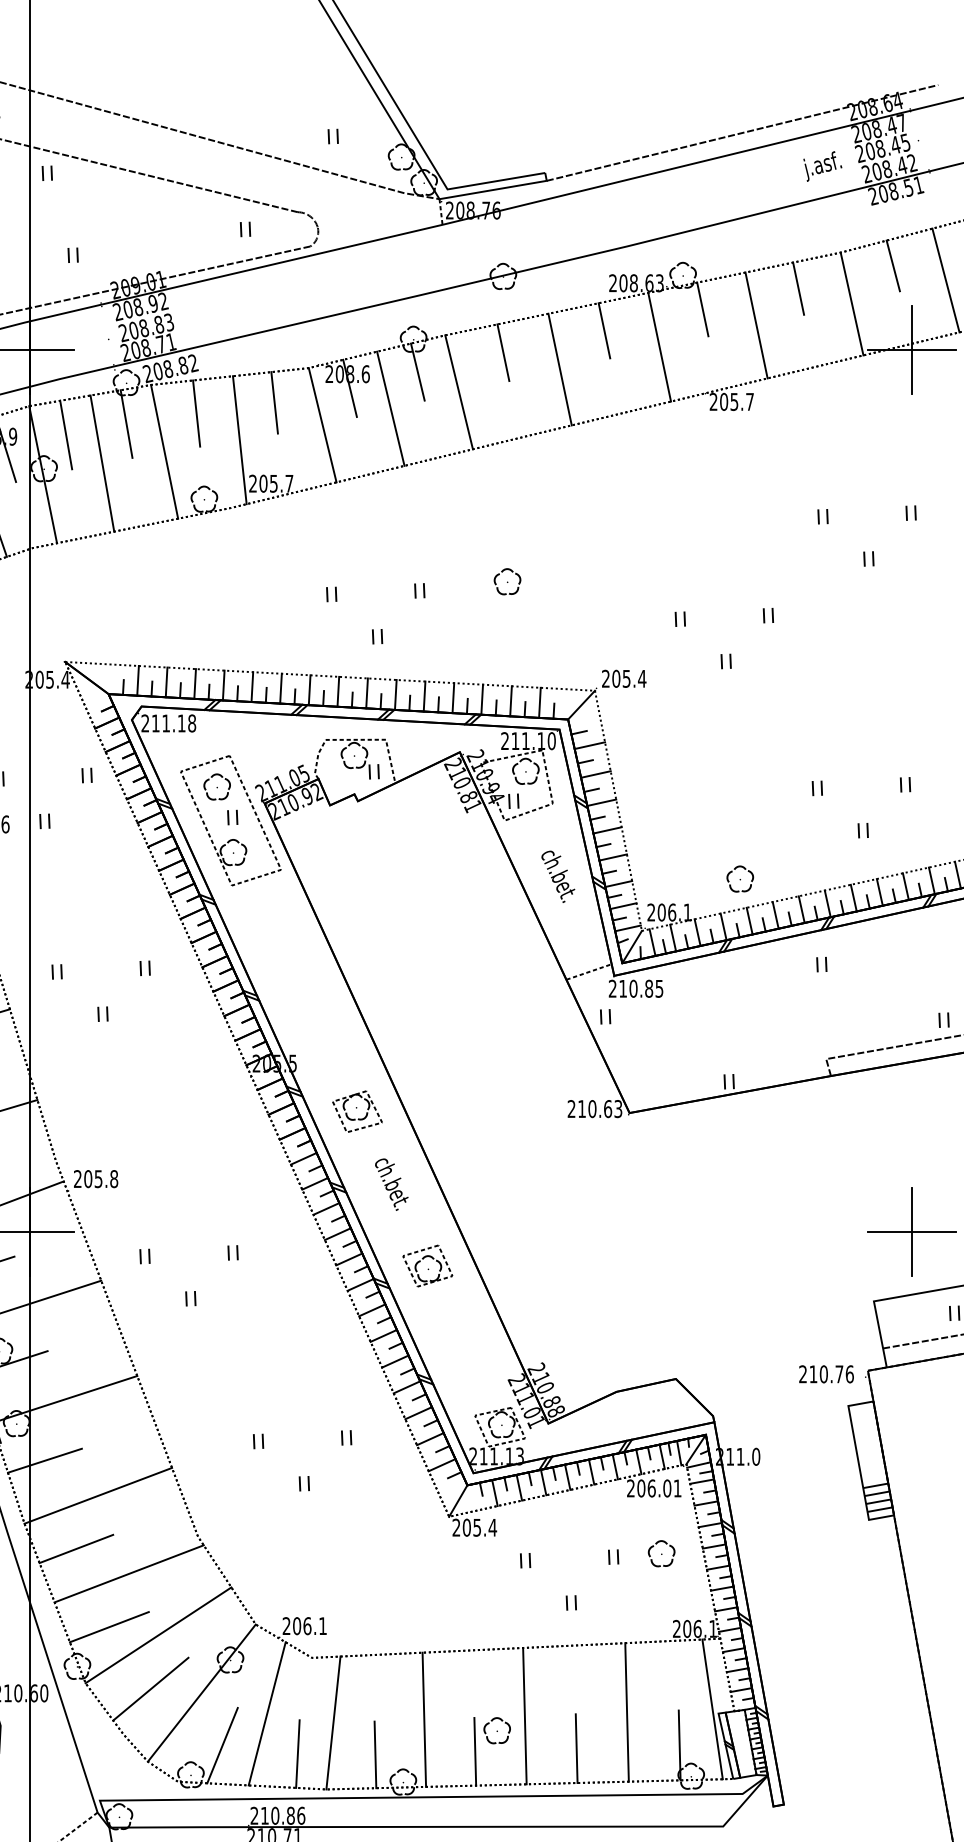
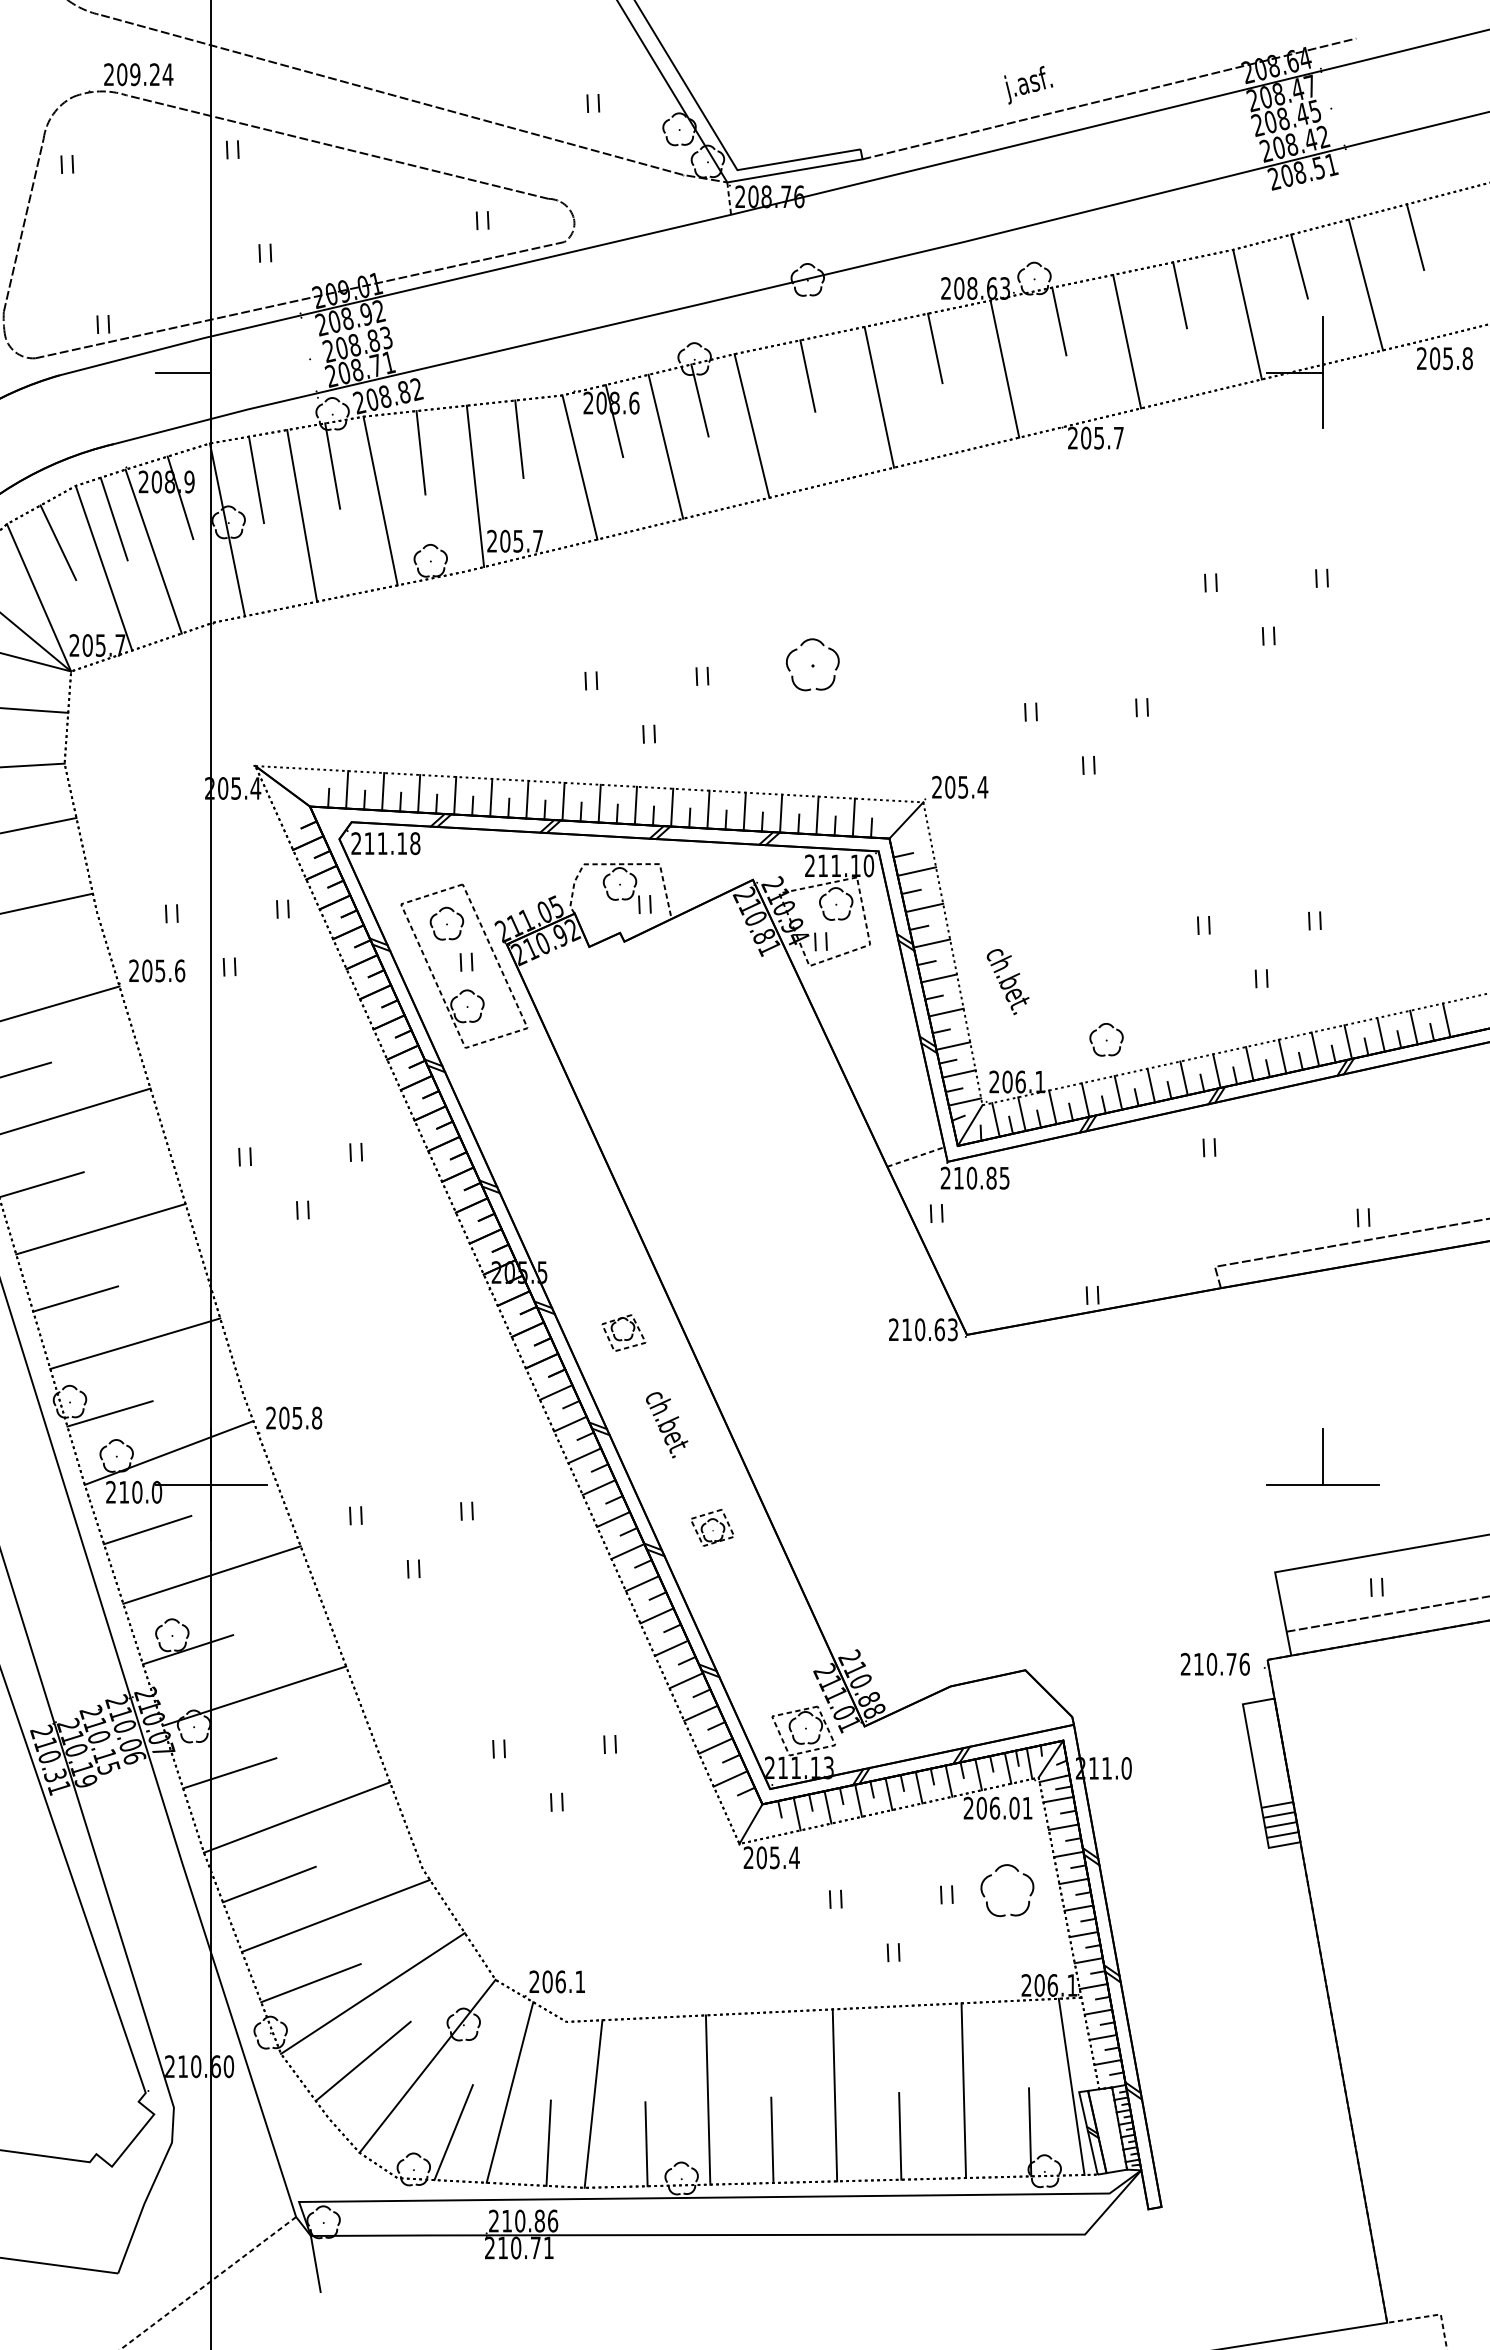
text: (822, 165) -> (1028, 84), moved
line: (51, 349) -> (238, 372), removed
line: (933, 349) -> (1350, 372), removed
part: (507, 581) -> (813, 664), size x1.6
text: (557, 877) -> (1007, 982), moved
part: (357, 1111) -> (623, 1332), size x0.7
line: (911, 1253) -> (1322, 1512), removed
part: (427, 1265) -> (712, 1527), size x0.7
part: (661, 1553) -> (1007, 1890), size x1.6
part: (496, 1730) -> (799, 2113), removed

